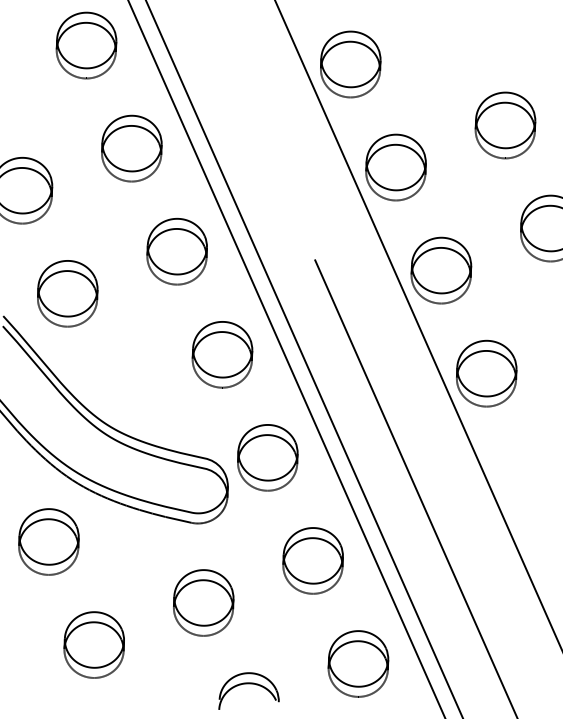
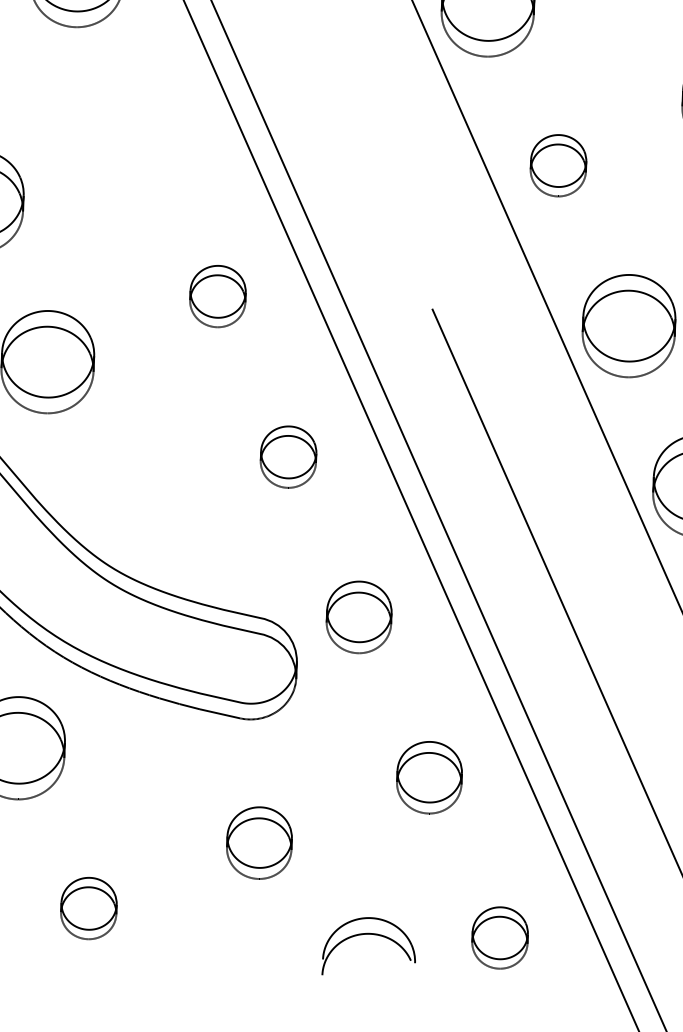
part: (131, 148) -> (147, 136), removed
part: (395, 167) -> (557, 165), size x0.6
part: (176, 251) -> (217, 296), size x0.6
part: (222, 354) -> (288, 456), size x0.6
part: (267, 457) -> (358, 616), size x0.7
part: (312, 560) -> (428, 777), size x0.7
part: (203, 602) -> (259, 842), size x0.7
part: (93, 644) -> (87, 907), size x0.6
part: (358, 663) -> (500, 937), size x0.6
part: (248, 690) -> (367, 945), moved

